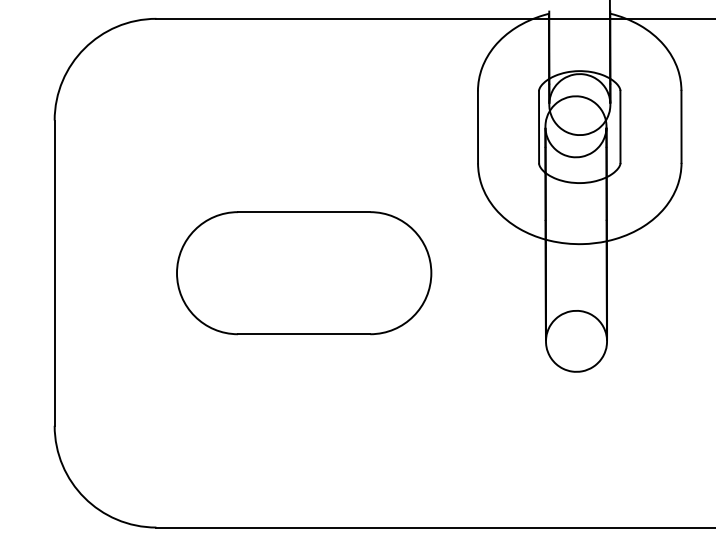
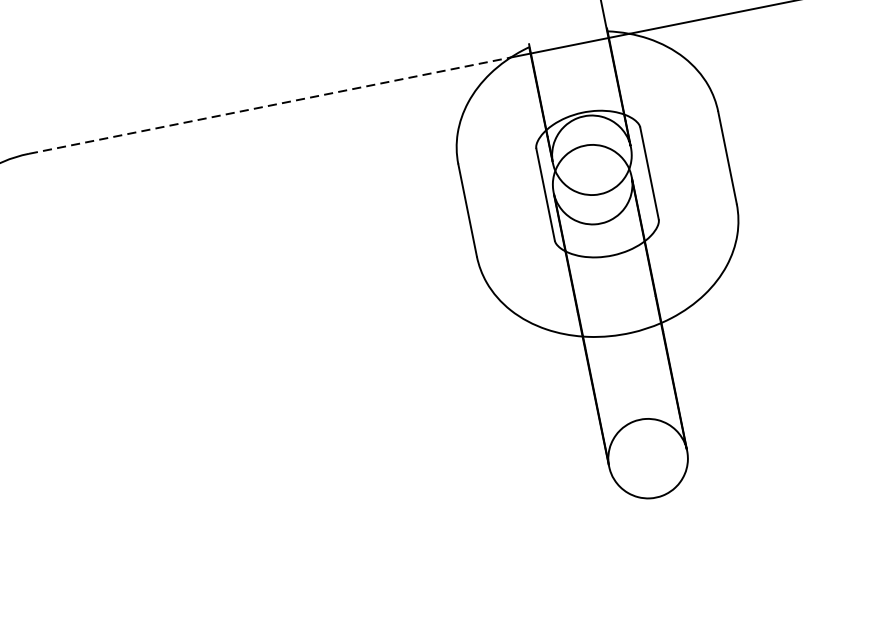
line: (344, 18) -> (269, 105), solid -> dashed
part: (304, 273) -> (283, 441), removed

